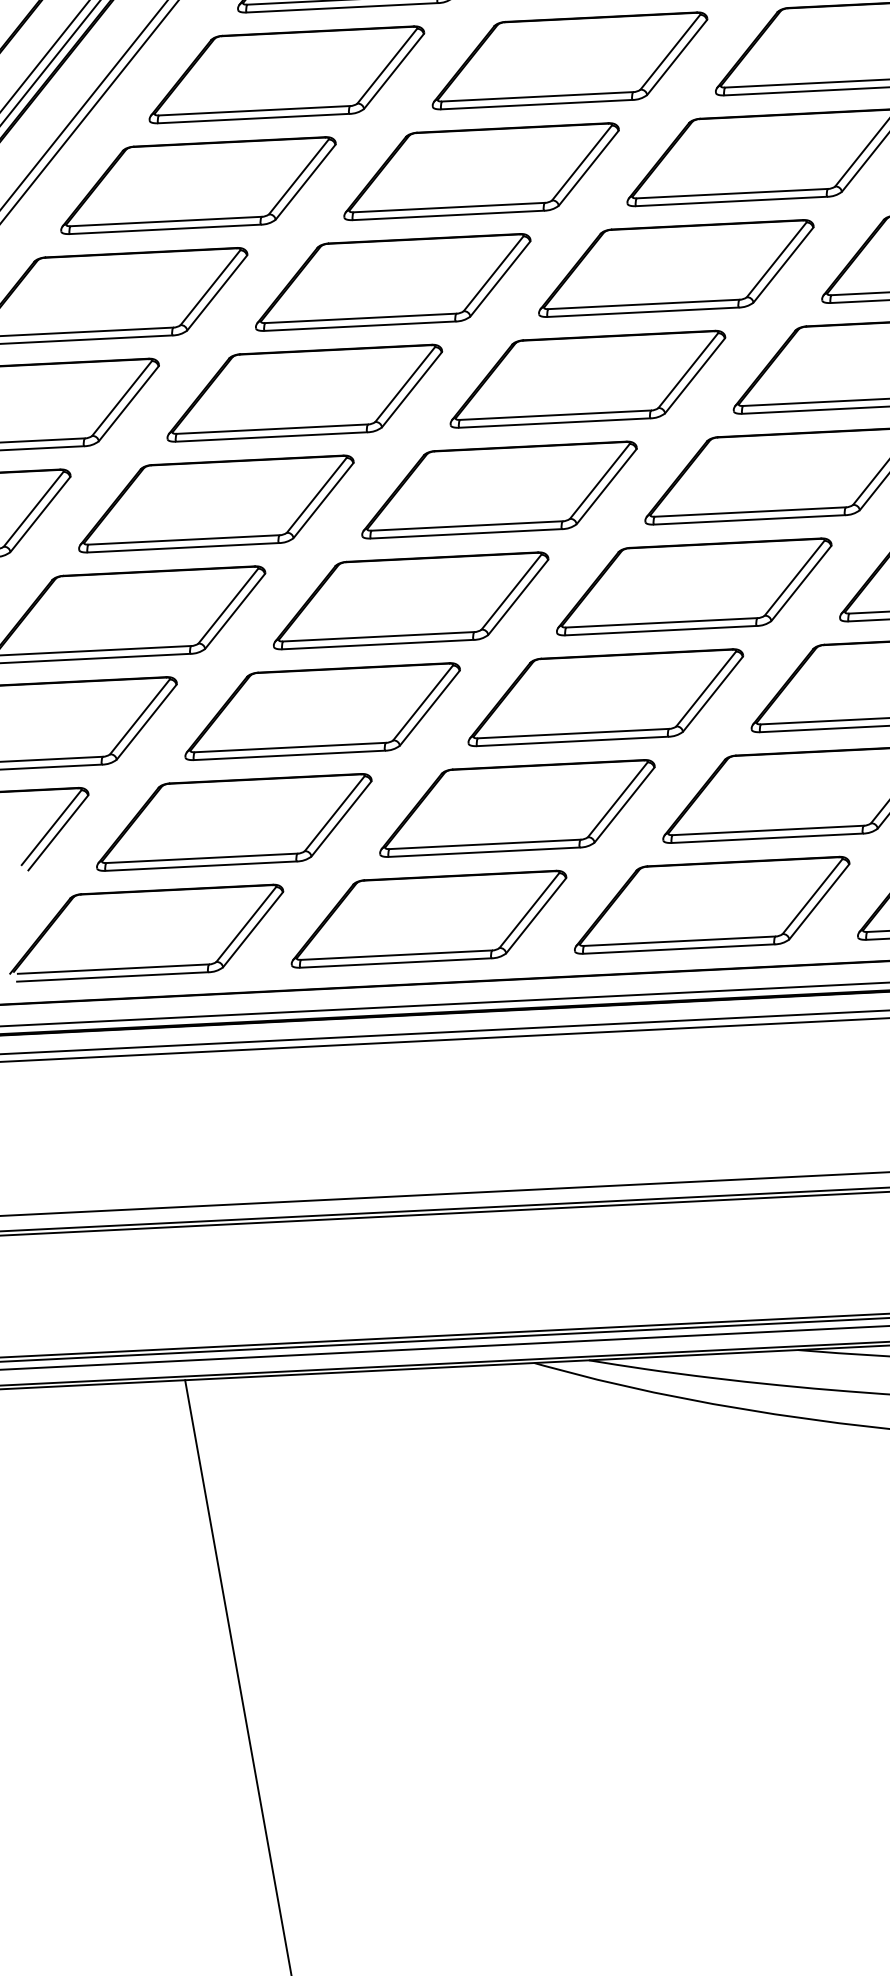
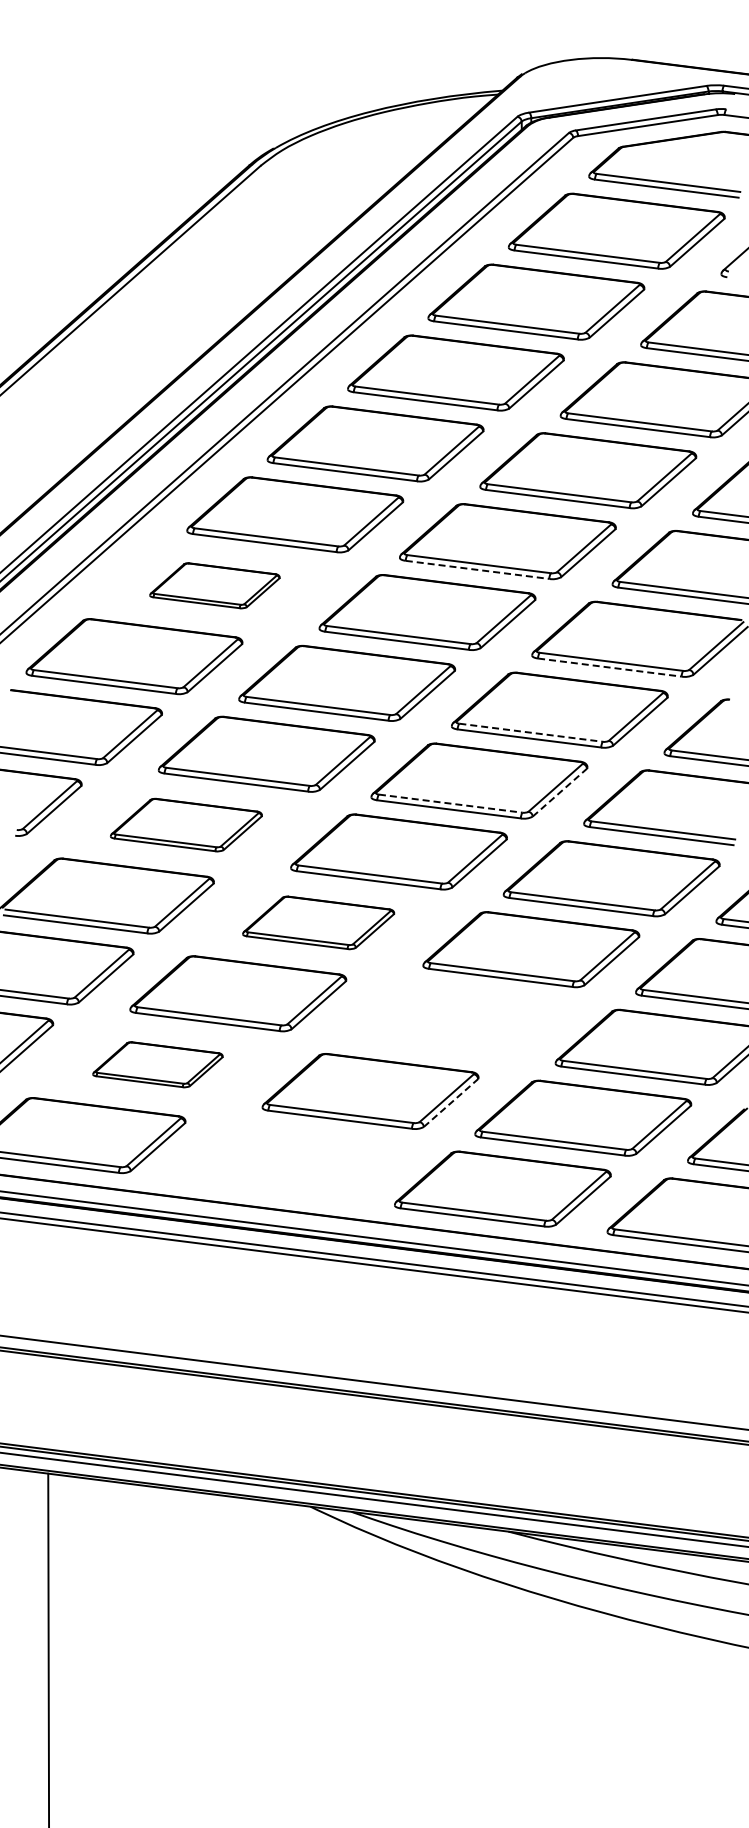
line: (537, 103) -> (478, 569), solid -> dashed
part: (197, 185) -> (214, 585), size x0.6
line: (732, 201) -> (610, 667), solid -> dashed
line: (644, 304) -> (531, 732), solid -> dashed
line: (695, 375) -> (560, 792), solid -> dashed
line: (556, 414) -> (451, 803), solid -> dashed
part: (216, 503) -> (186, 824), size x0.7
part: (410, 600) -> (318, 922), size x0.7
part: (604, 697) -> (450, 1020), removed
line: (625, 804) -> (451, 1102), solid -> dashed
part: (233, 822) -> (157, 1064), size x0.6
part: (428, 918) -> (290, 1161), removed

